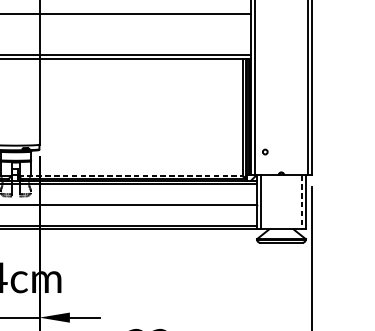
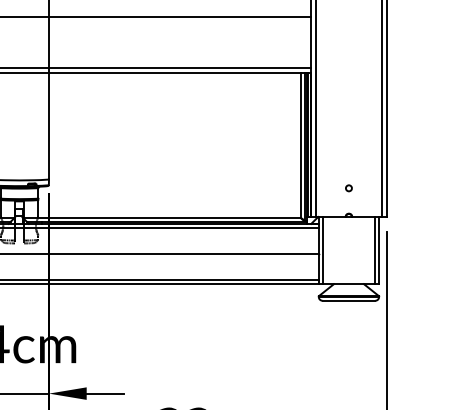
circle: (264, 152) -> (348, 188), moved
line: (130, 175) -> (161, 217), dashed -> solid
line: (302, 202) -> (374, 250), dashed -> solid

